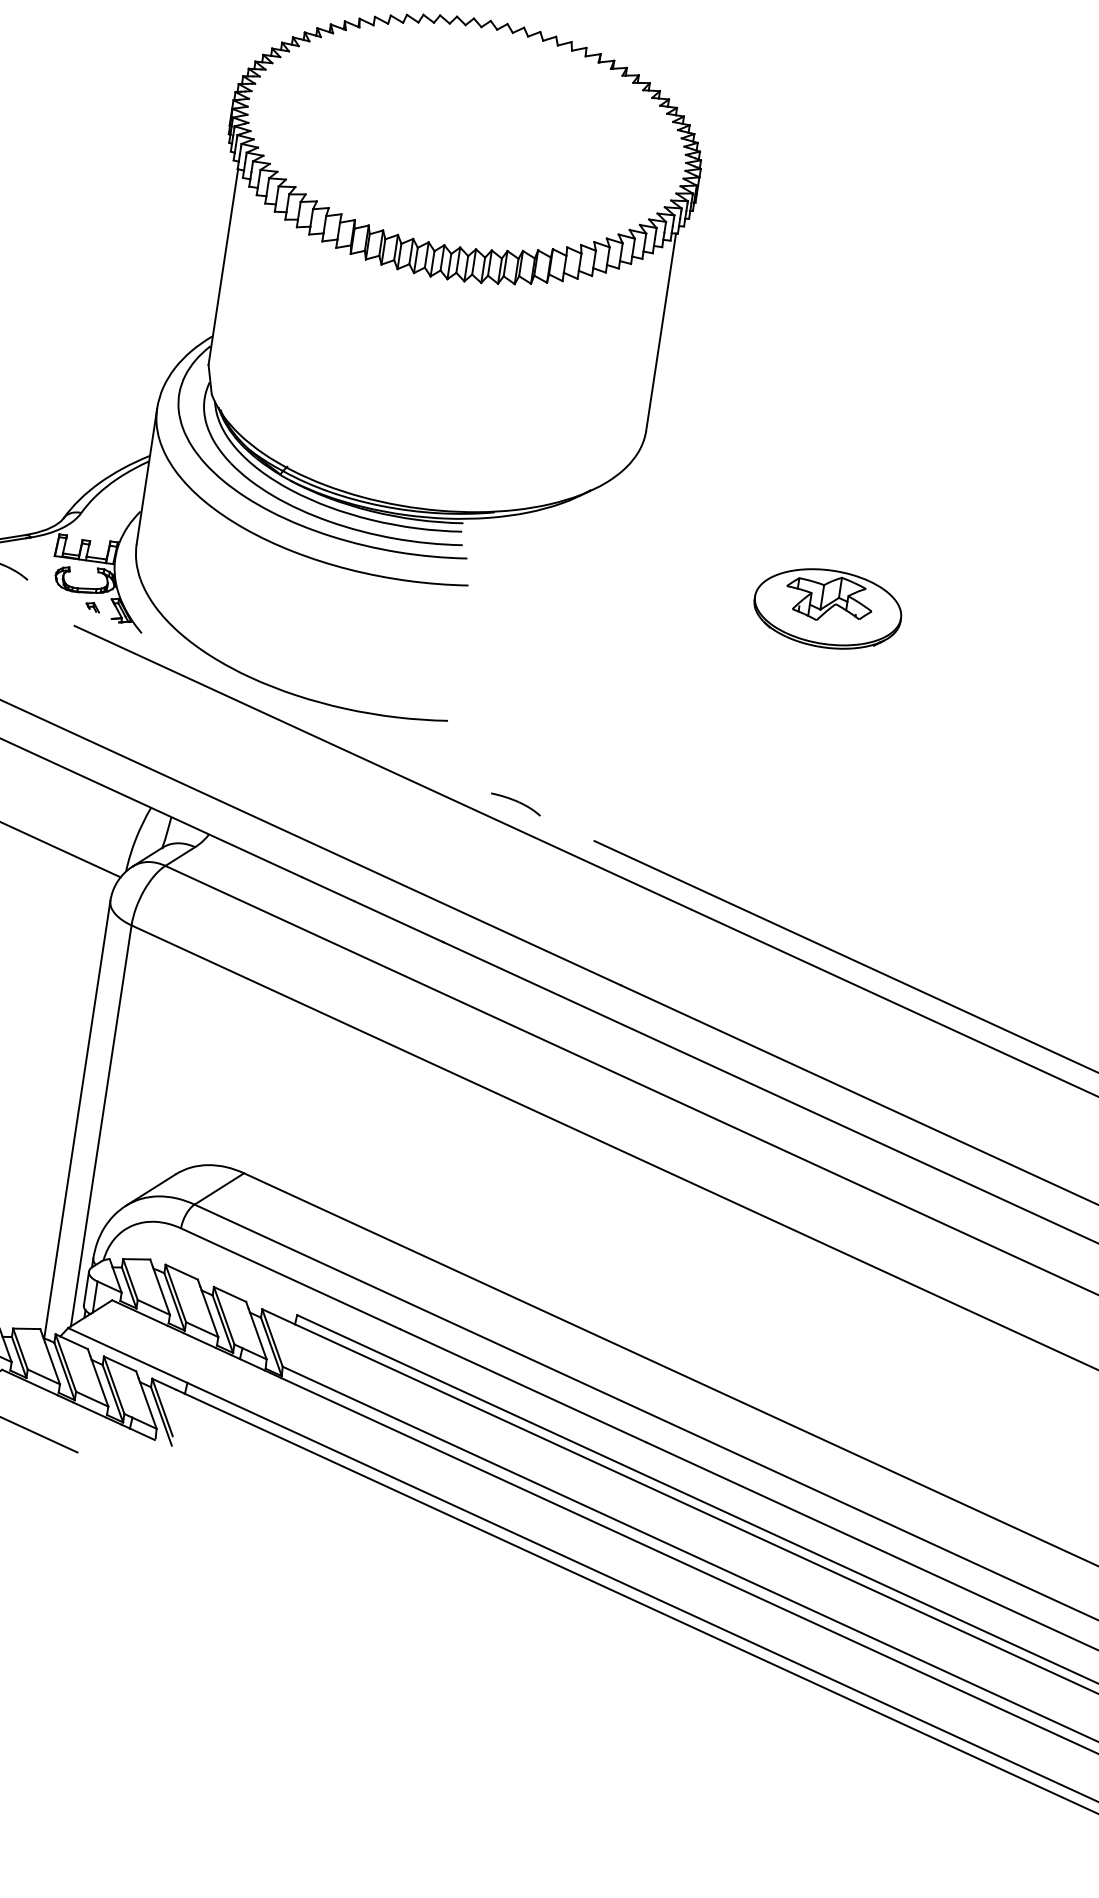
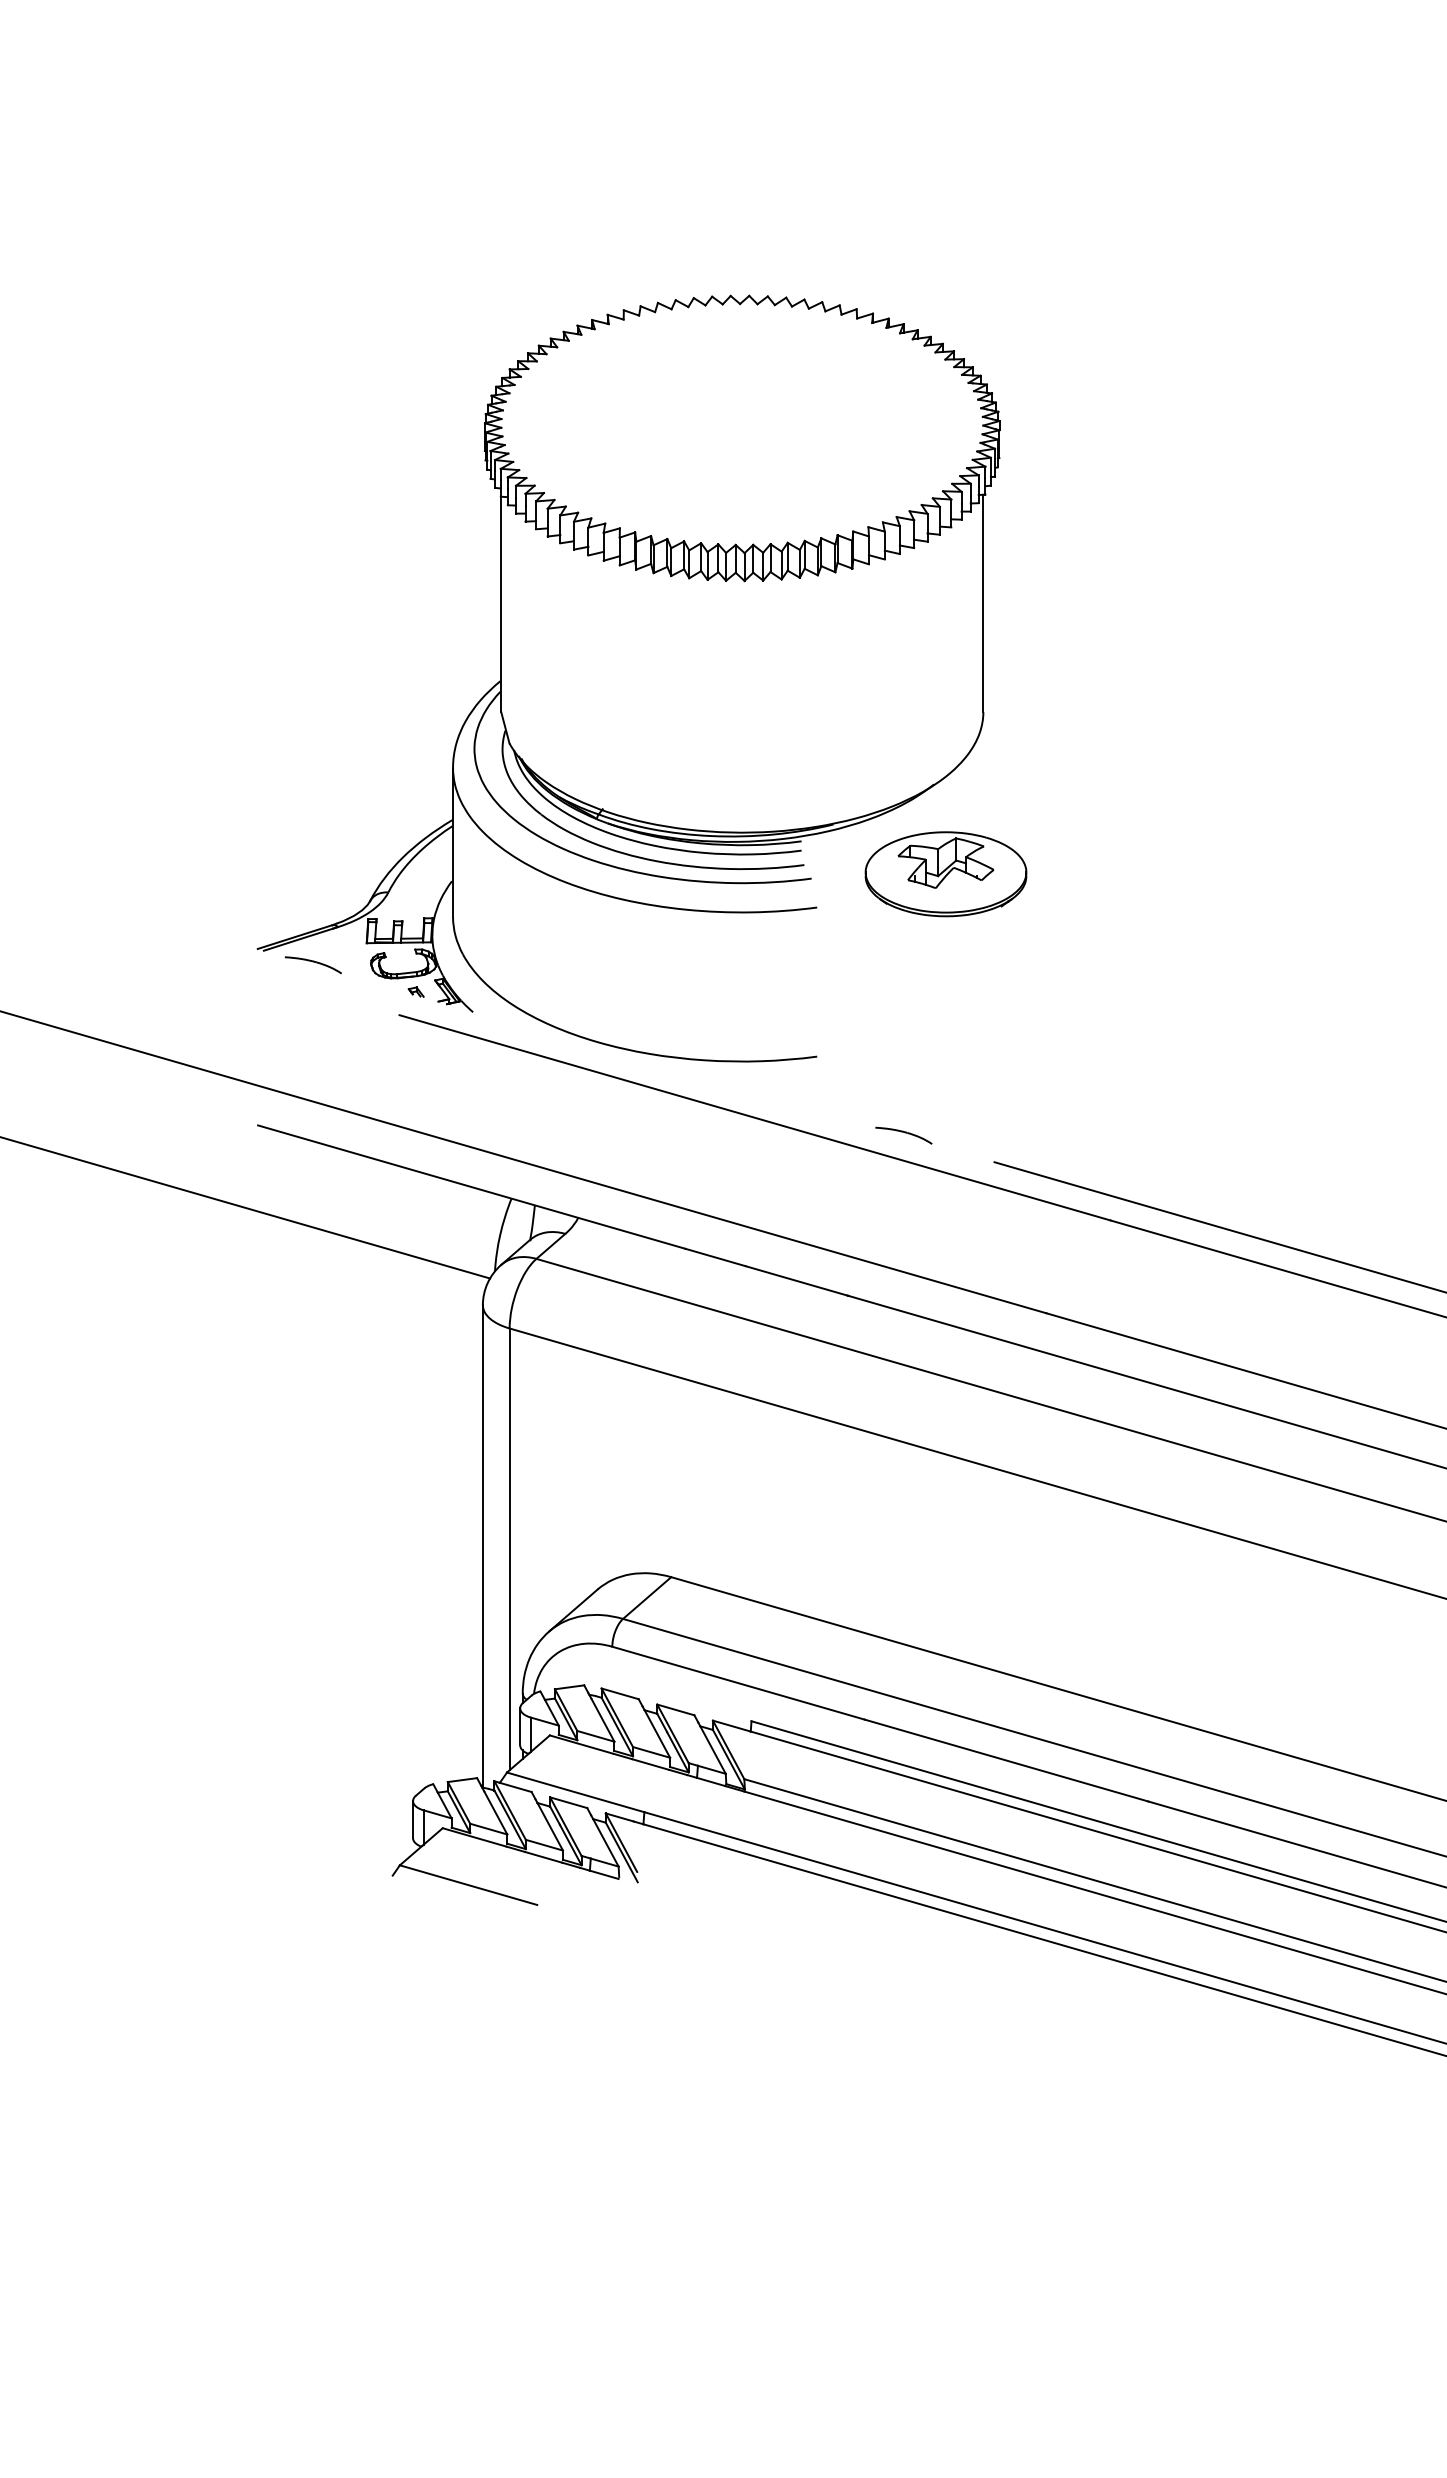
part: (827, 609) -> (945, 874), moved

